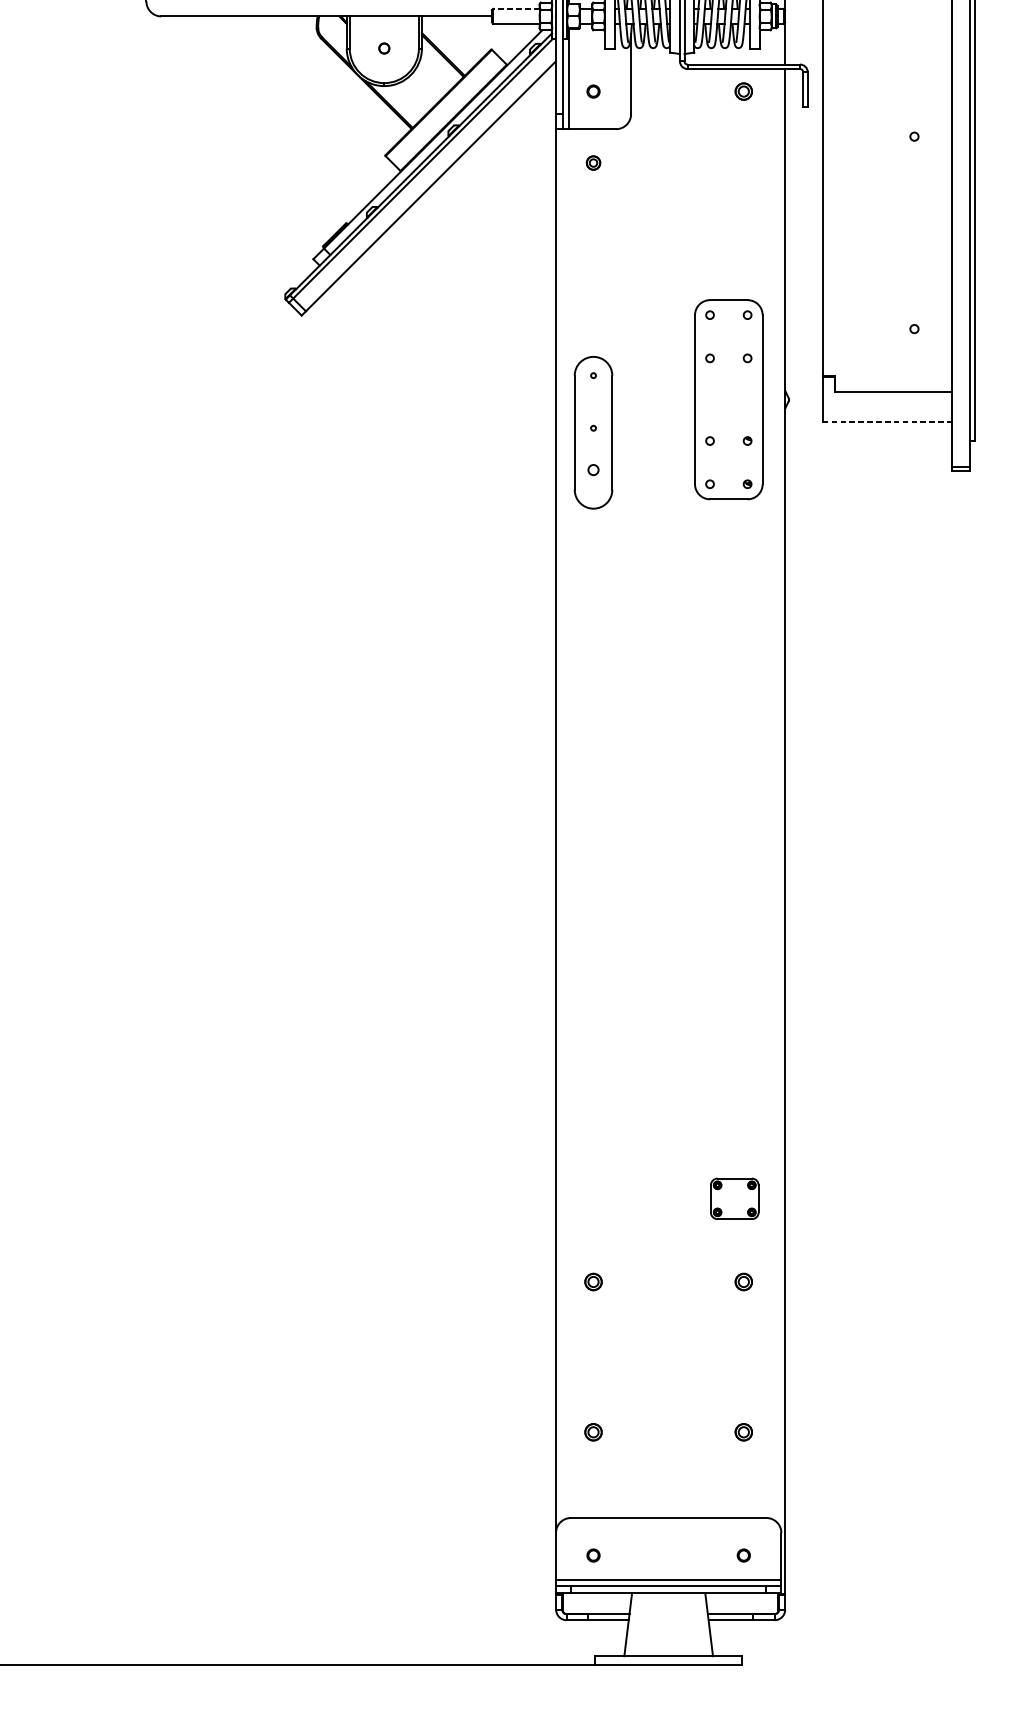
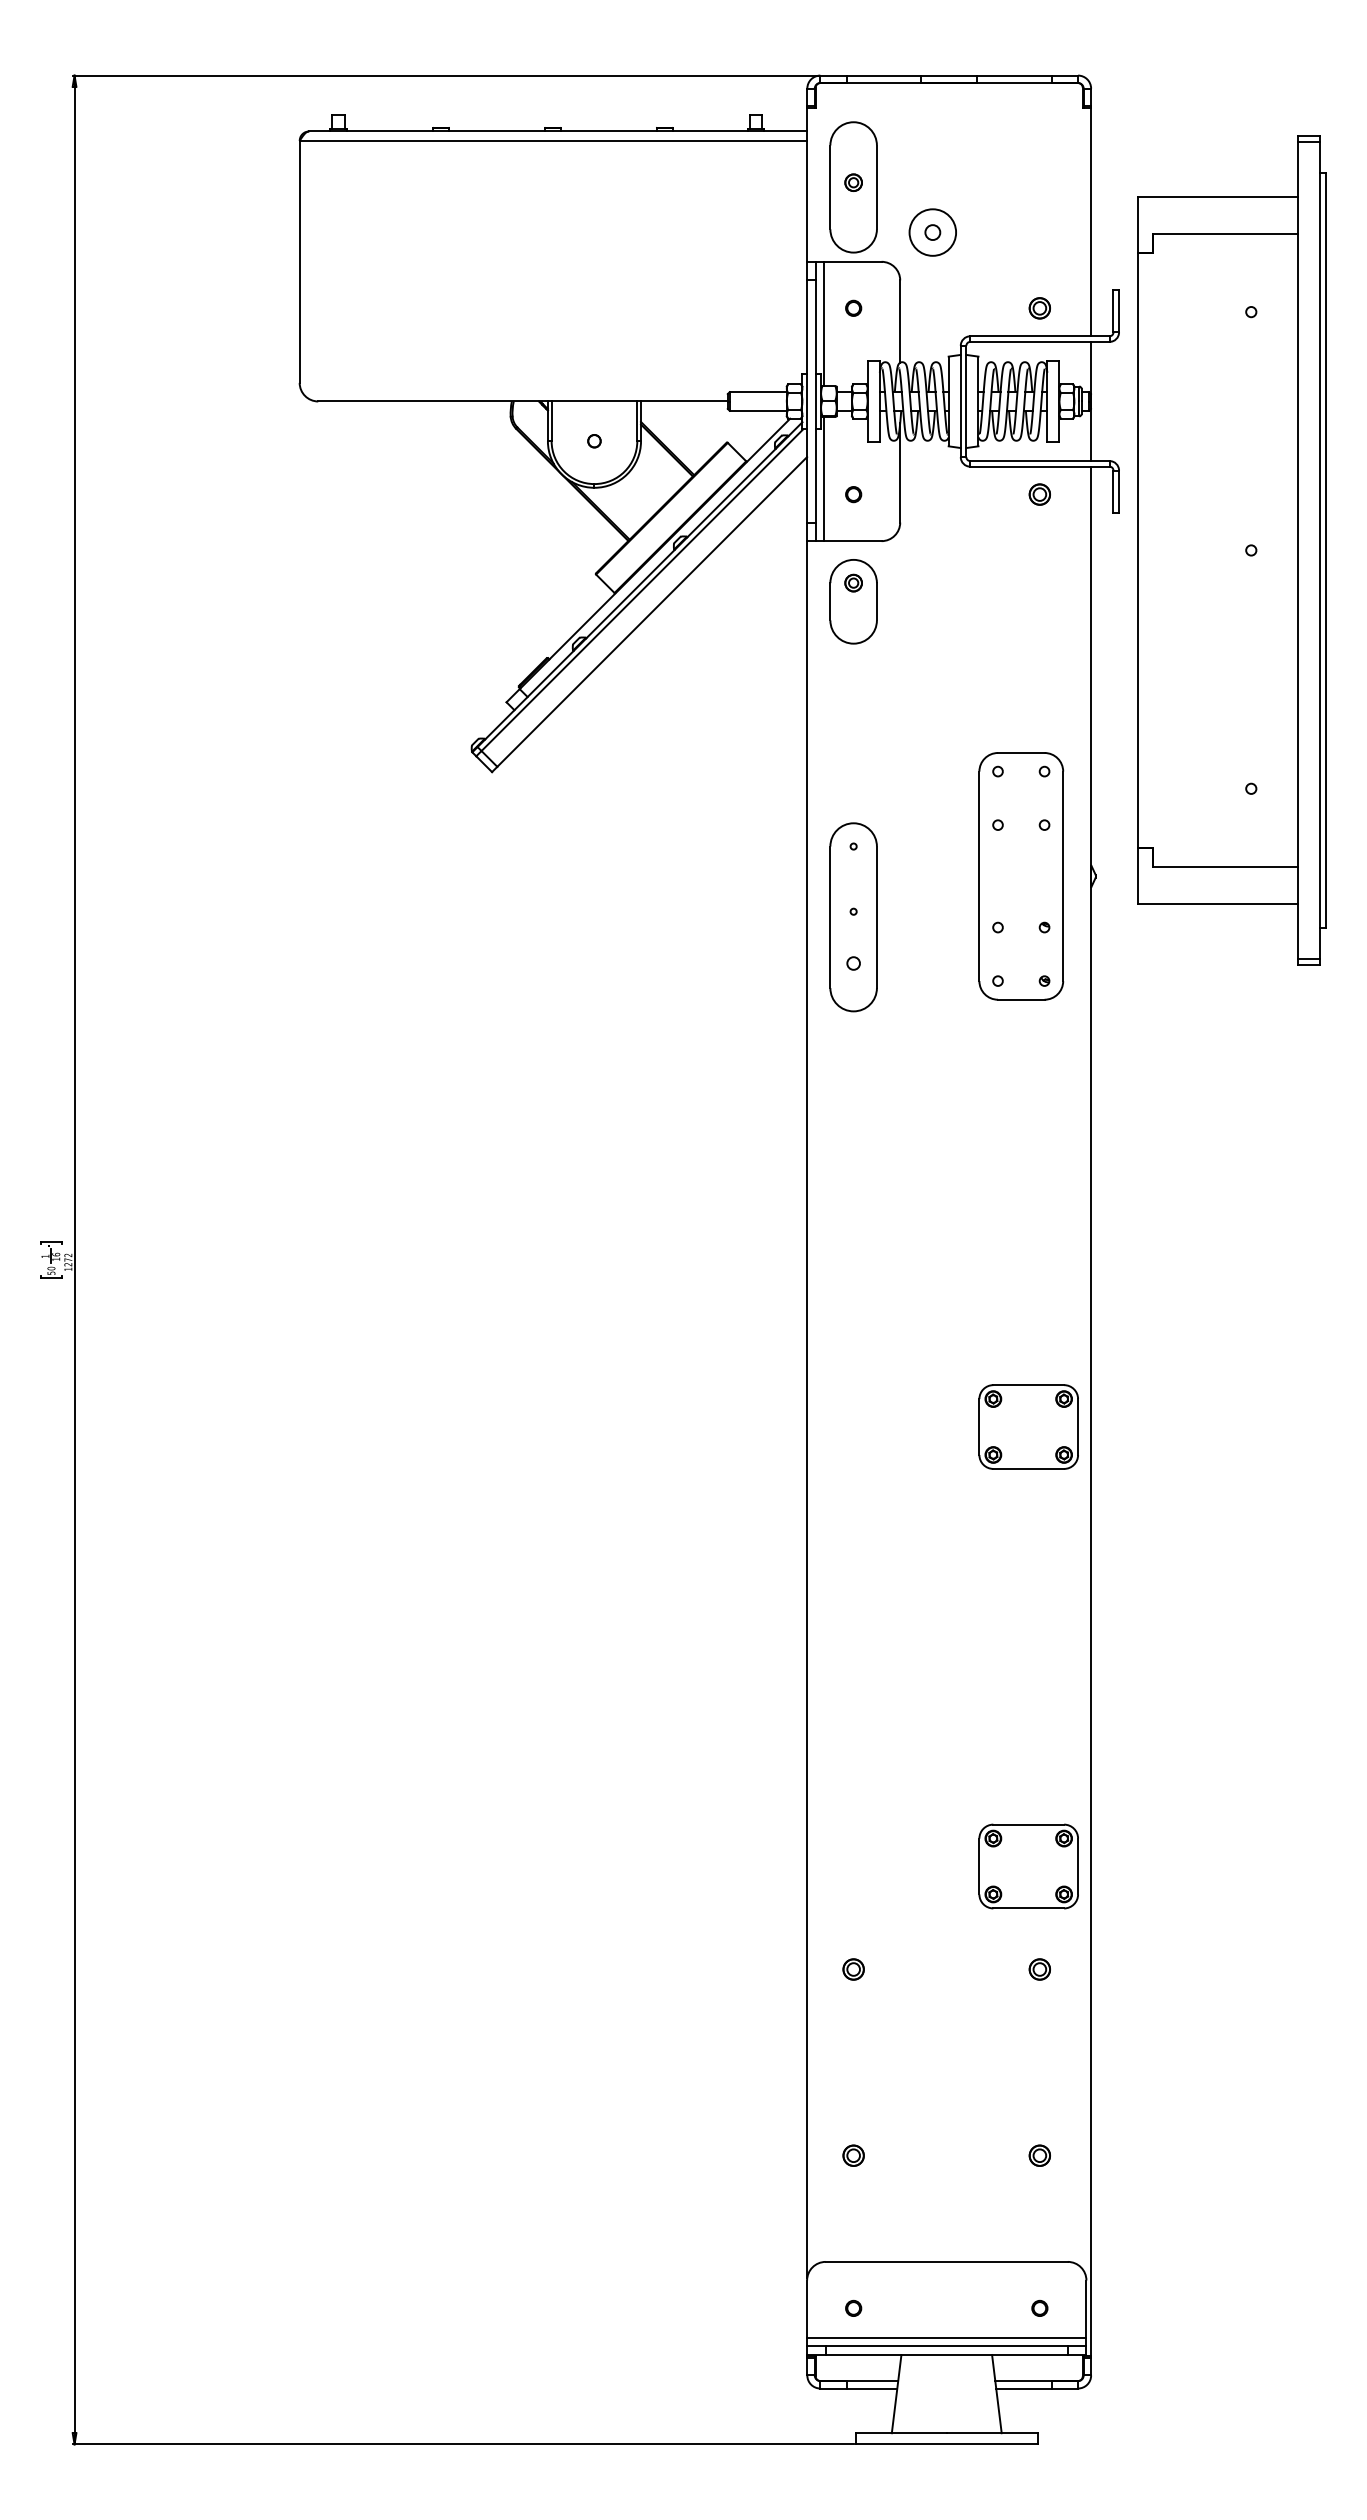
line: (516, 9) -> (758, 392), dashed -> solid
part: (593, 177) -> (853, 601), added
line: (887, 422) -> (1218, 904), dashed -> solid
part: (734, 843) -> (1028, 1426), added
part: (734, 1198) -> (1028, 1866), size x1.67

